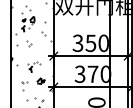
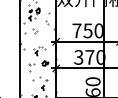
text: (77, 42) -> (76, 30), 350 -> 750

